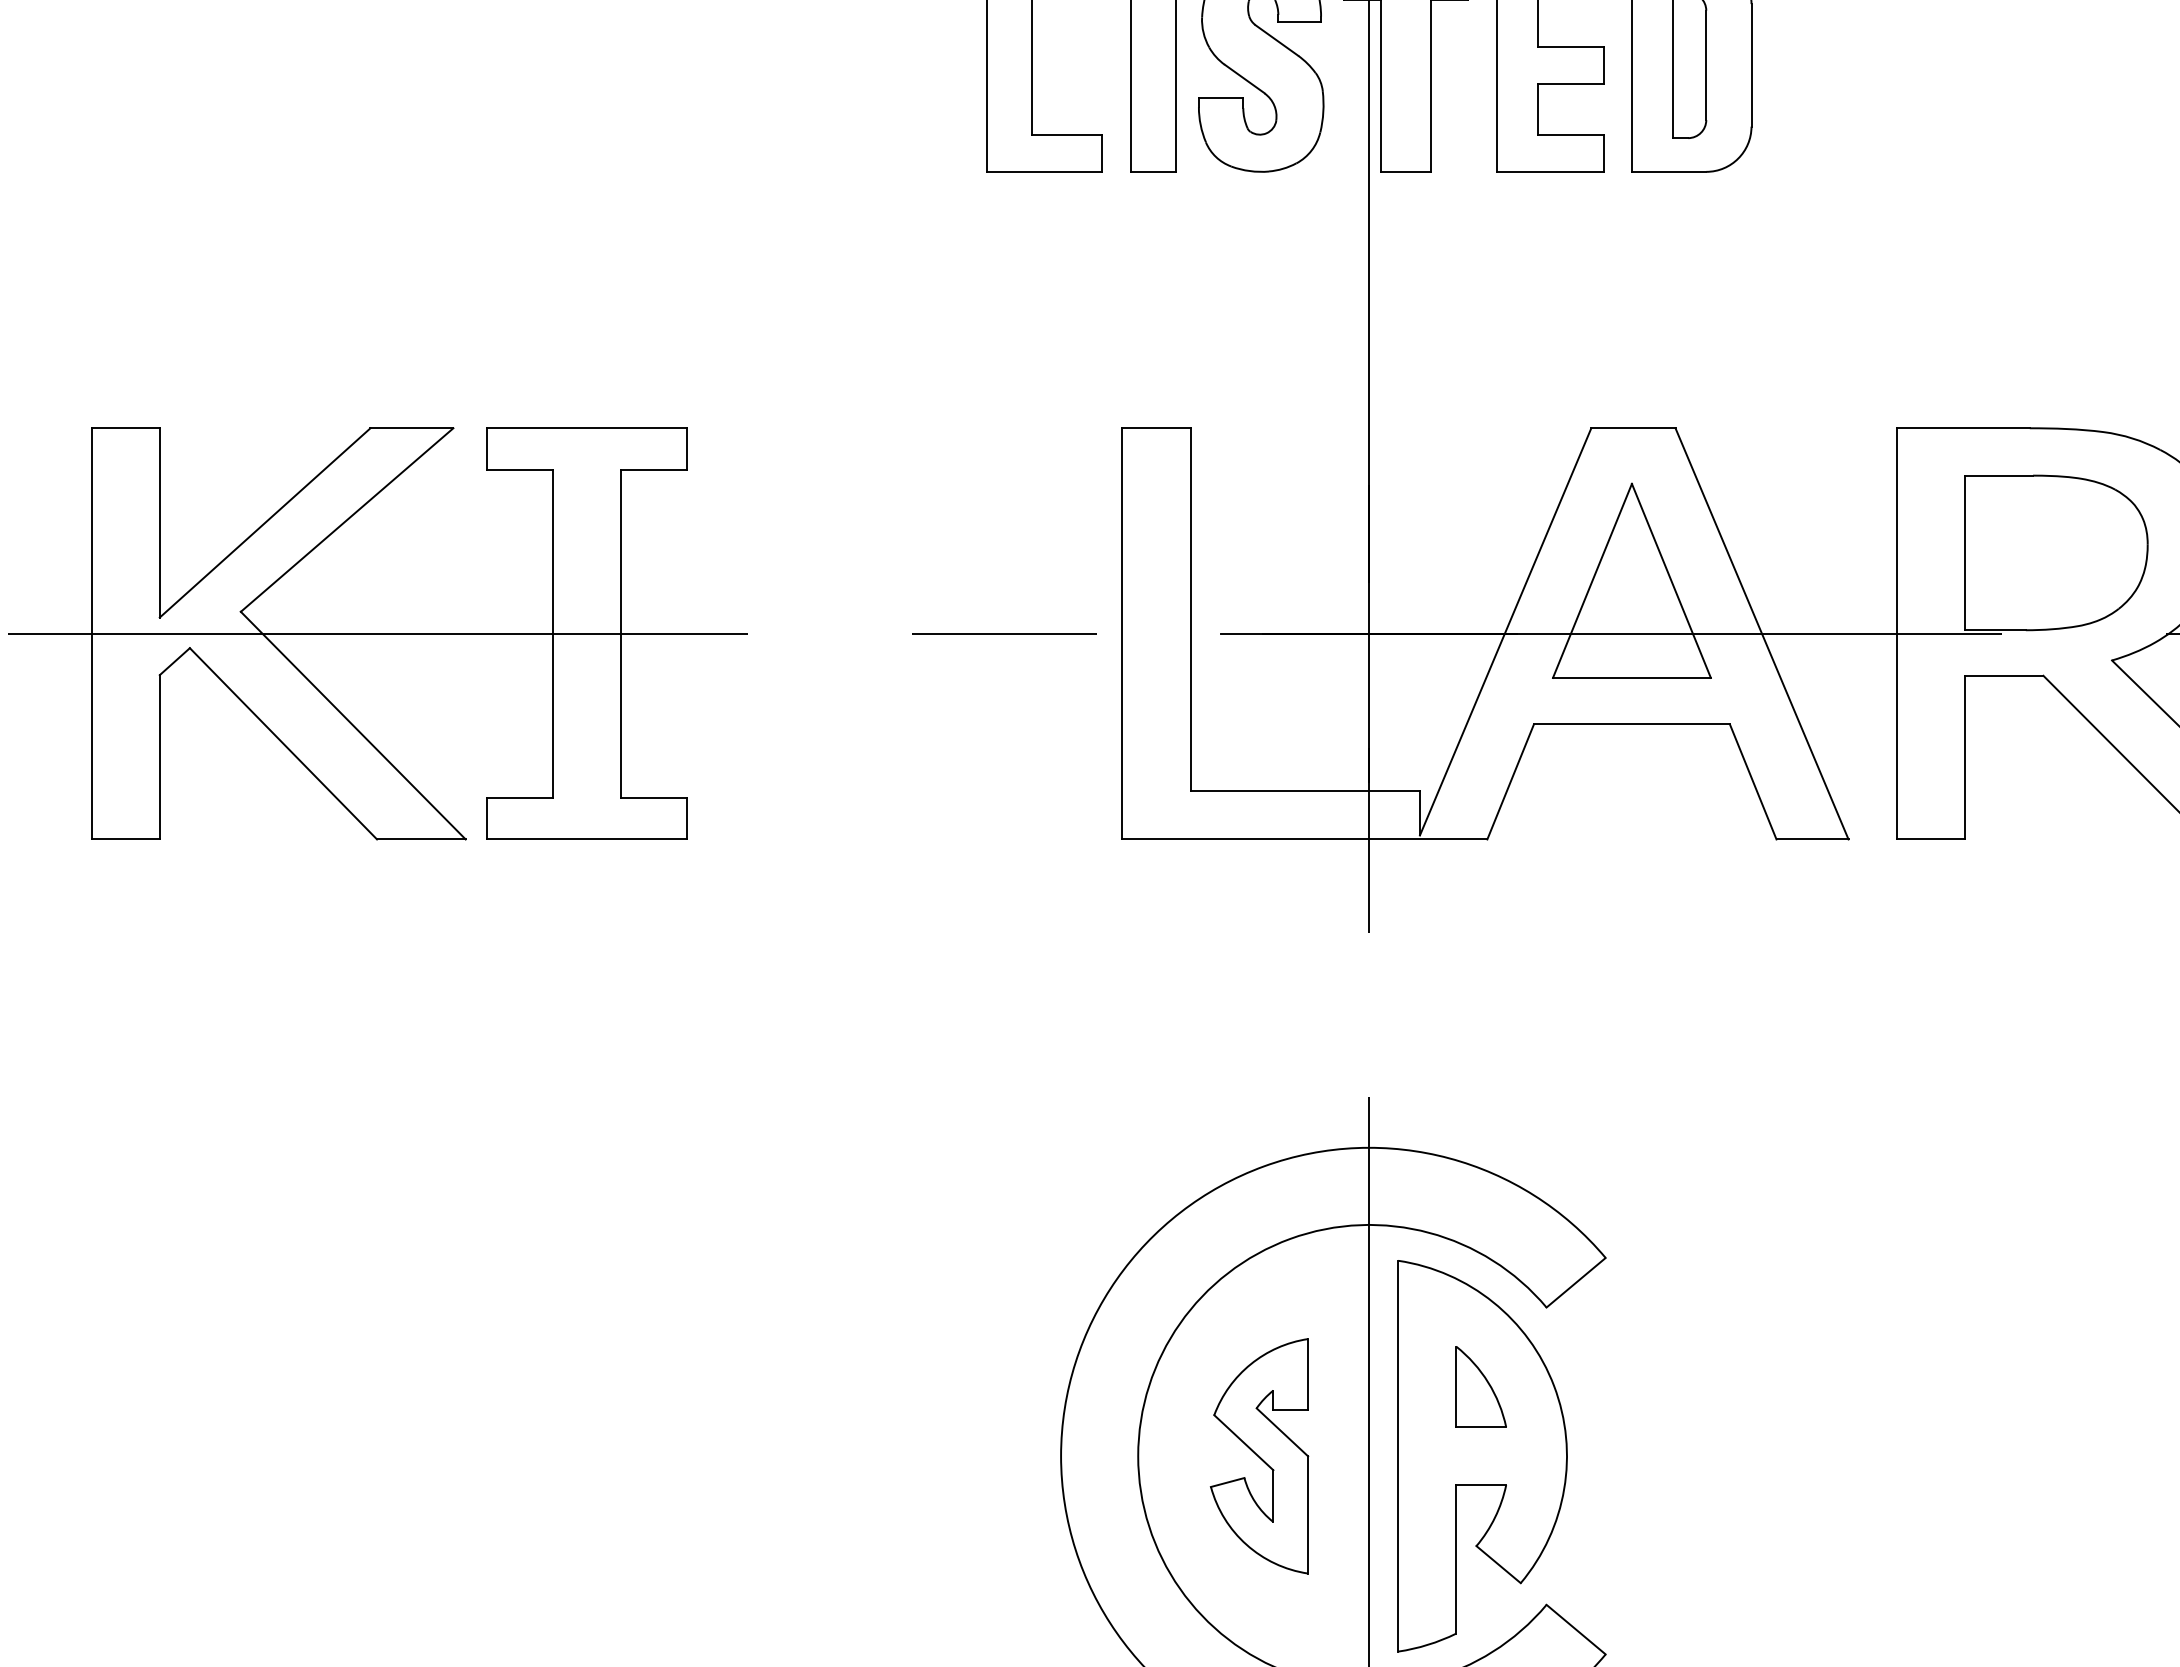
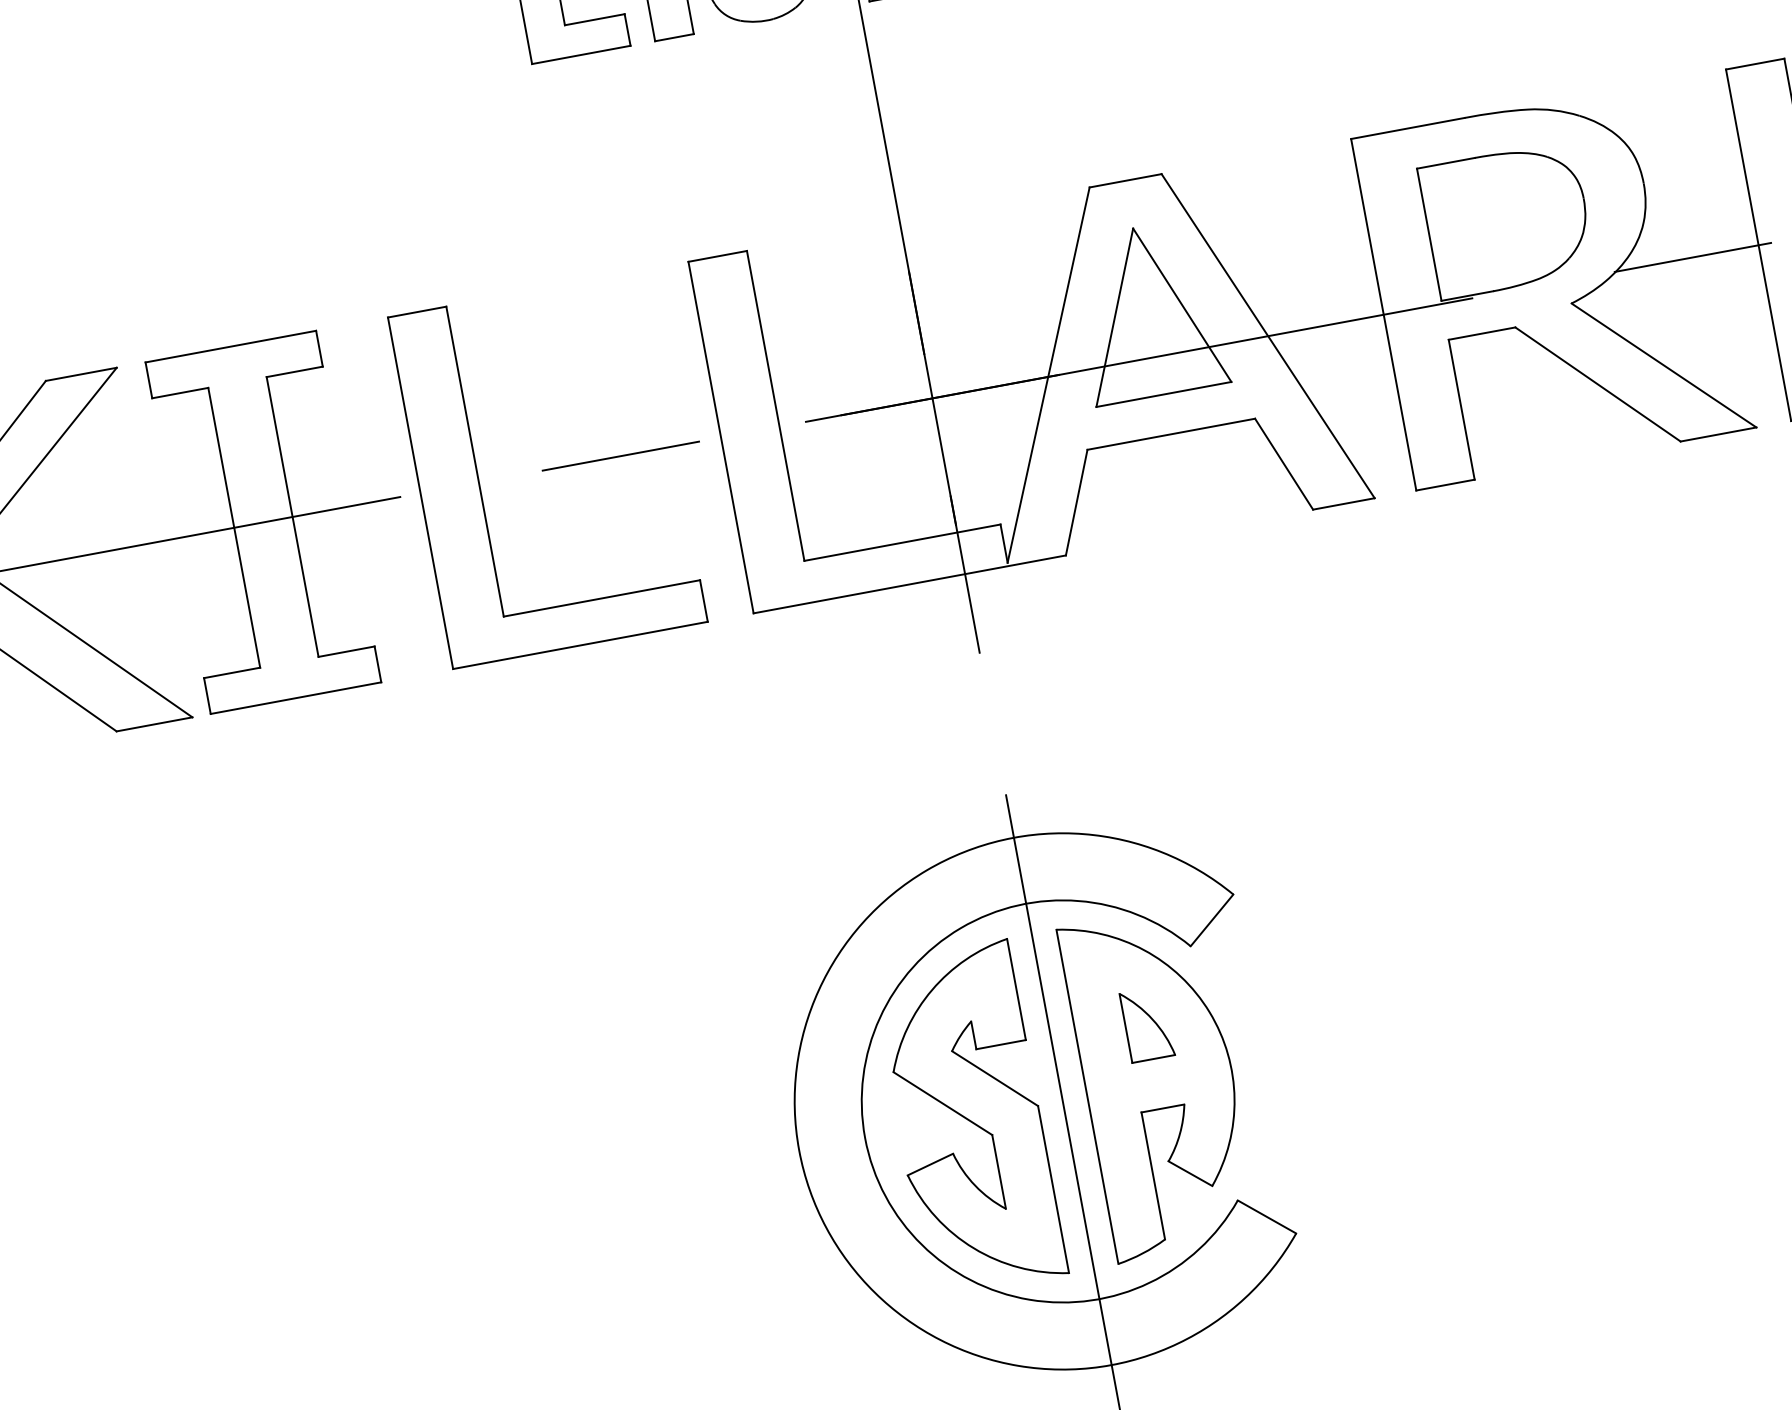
part: (839, 633) -> (479, 482), added
part: (1259, 1456) -> (968, 1119), size x1.67

